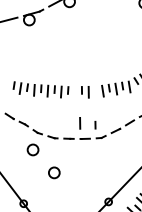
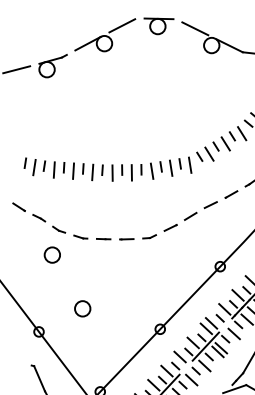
line: (80, 122) -> (112, 172), moved
line: (95, 125) -> (141, 169), moved
part: (54, 172) -> (82, 308), moved

